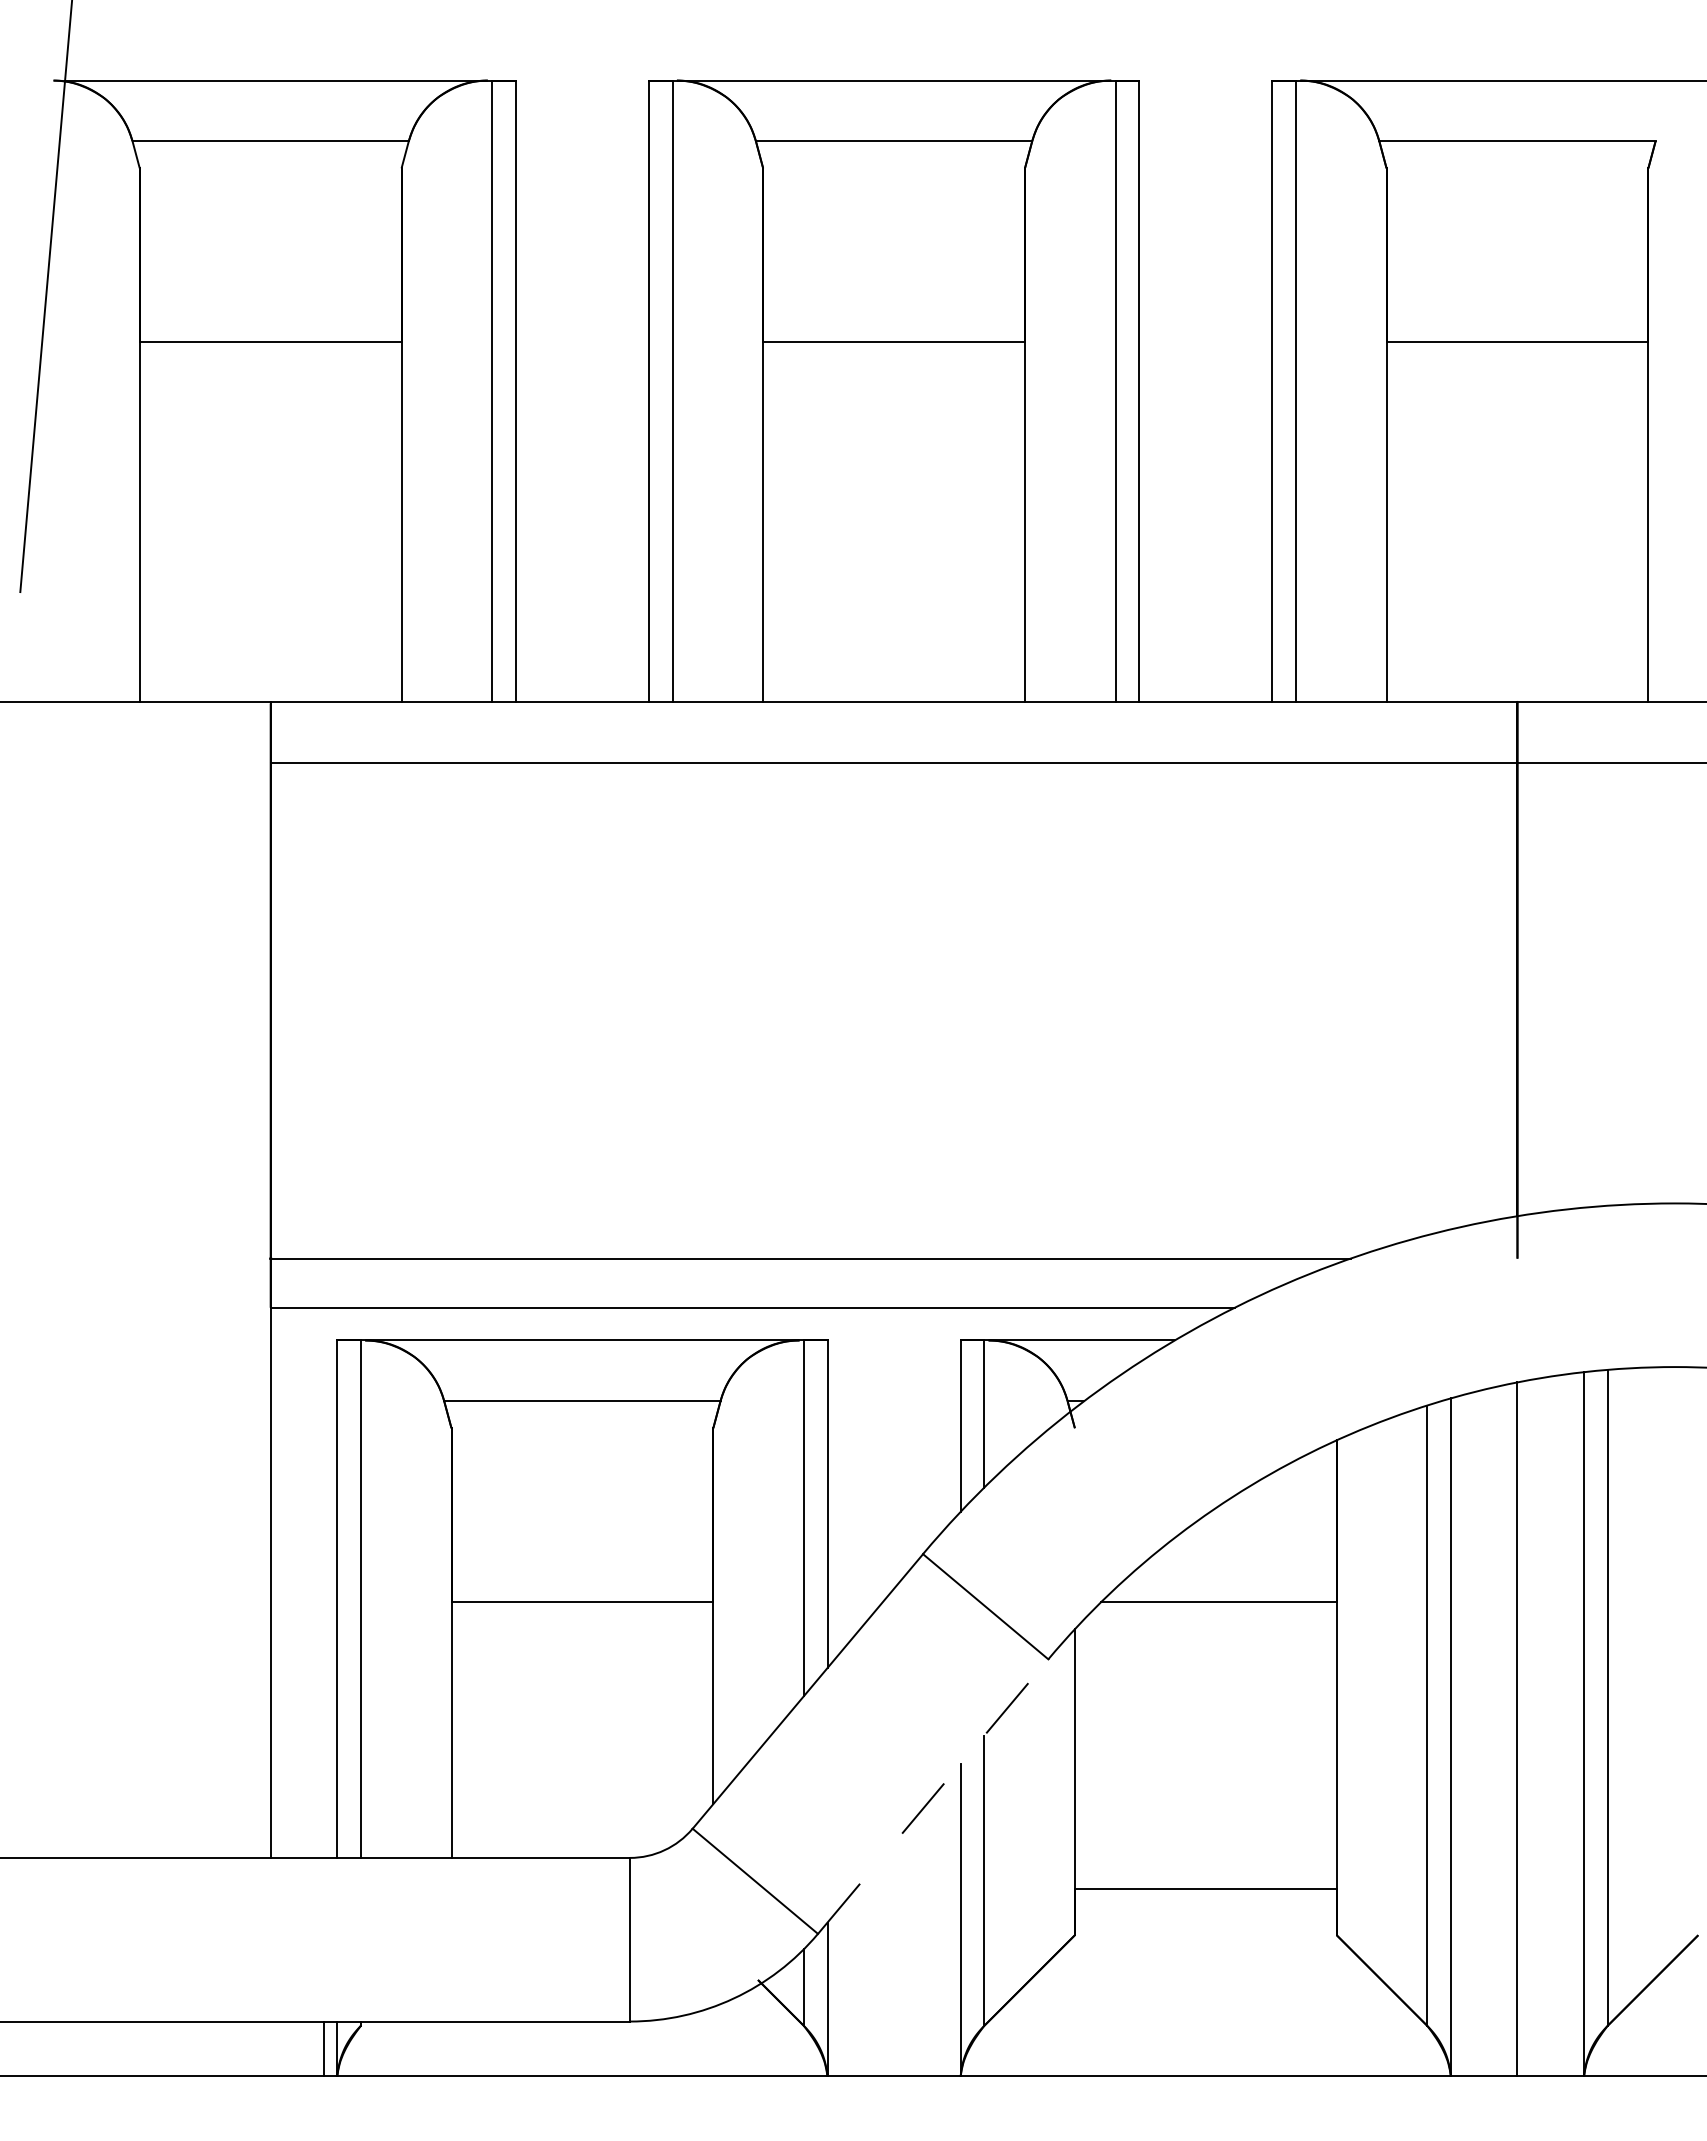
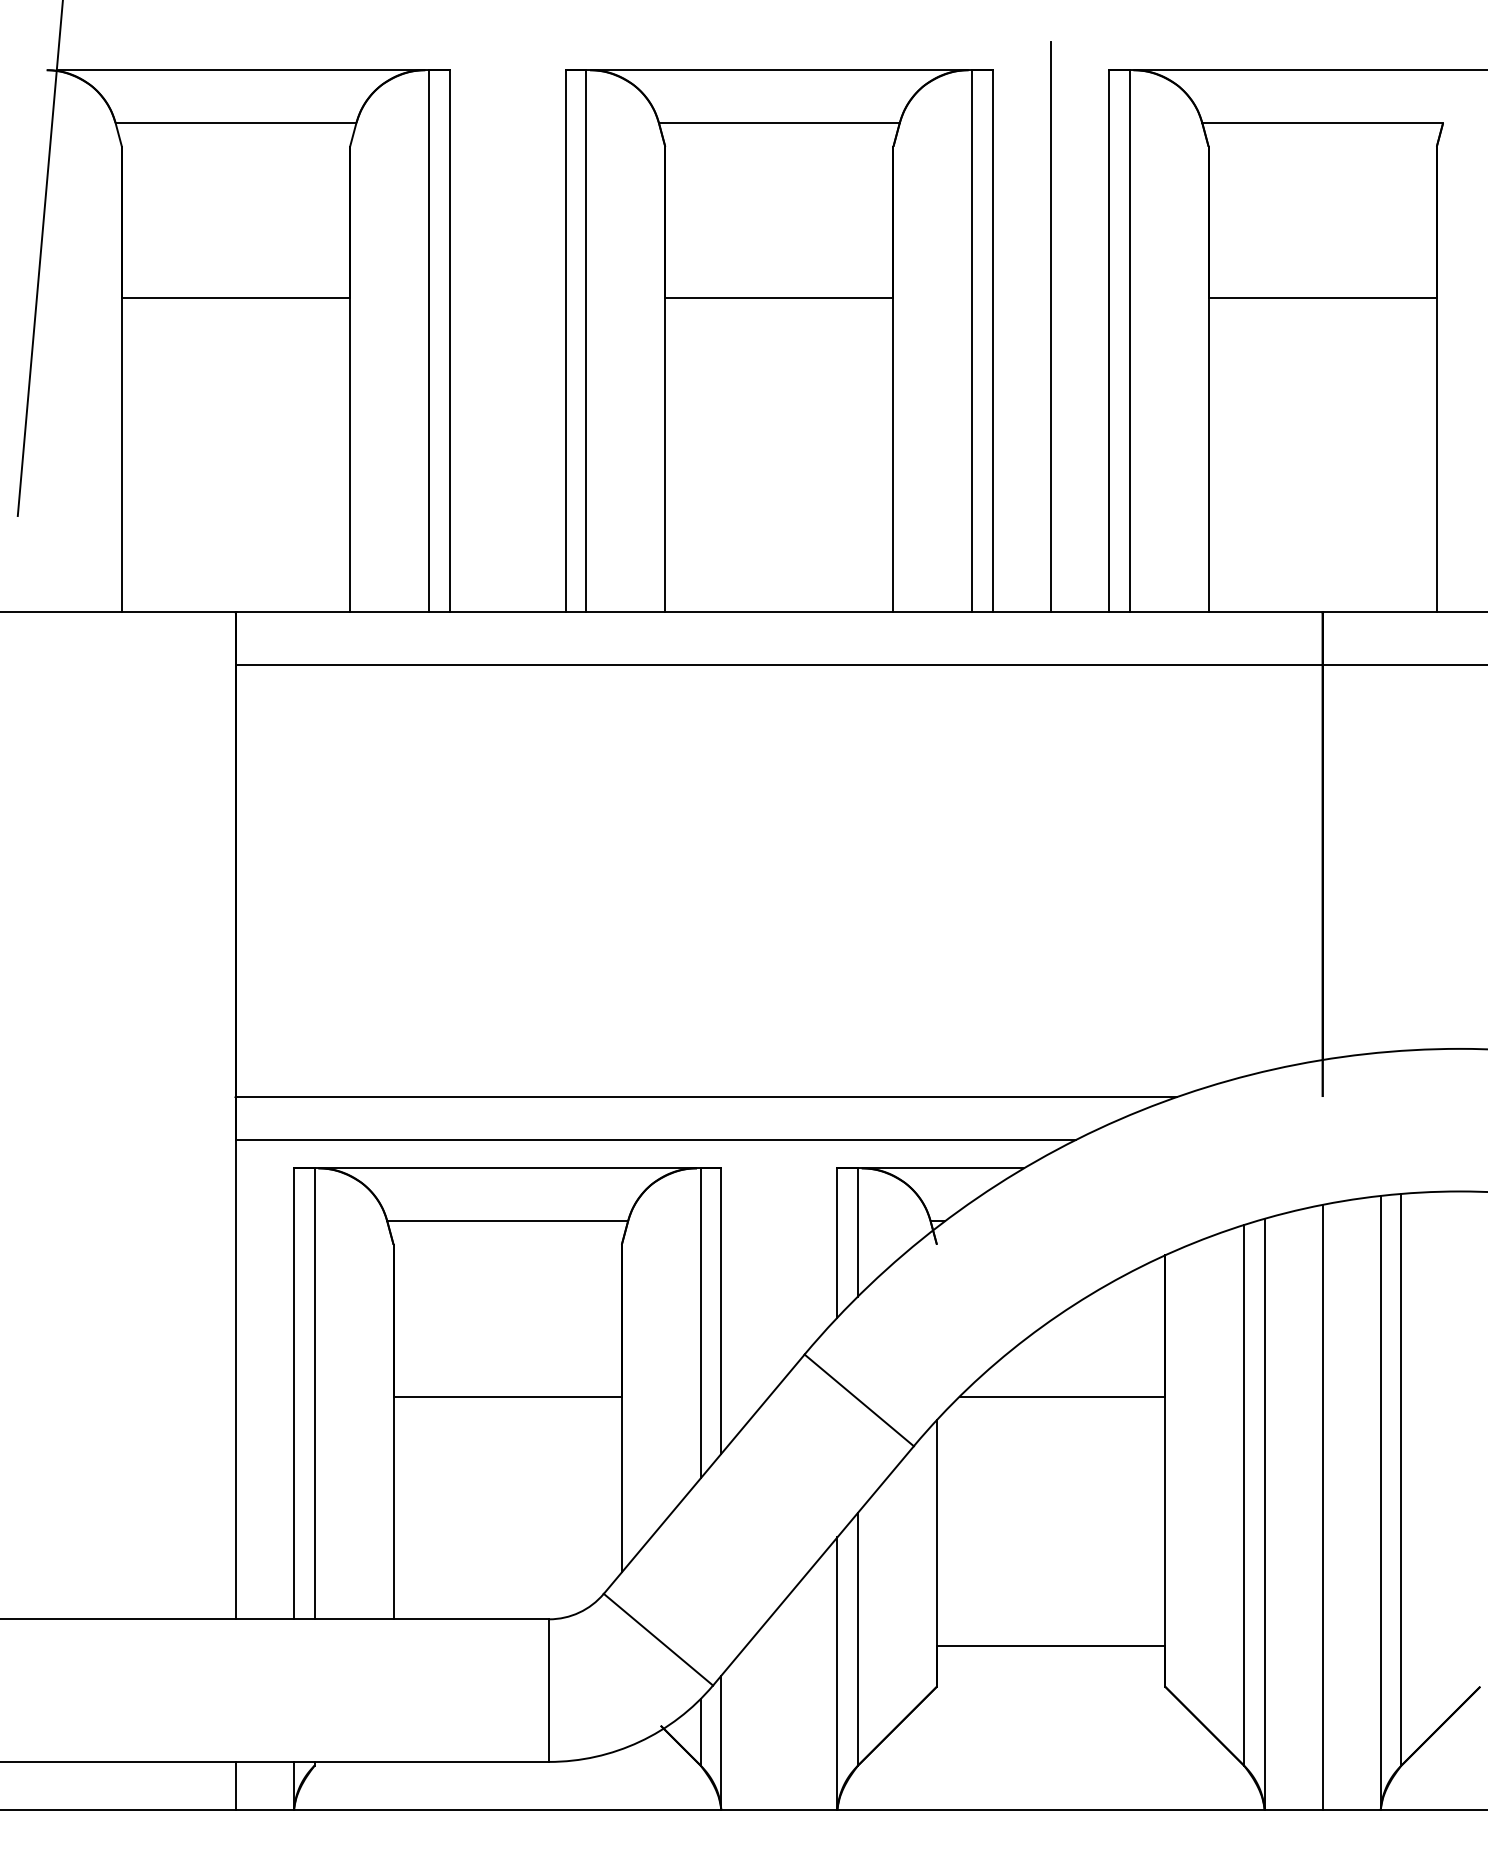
line: (1205, 374) -> (1050, 326), added
line: (933, 1796) -> (813, 1565), dashed -> solid
line: (323, 2048) -> (235, 1785), moved

